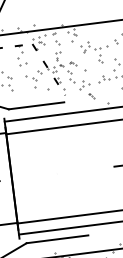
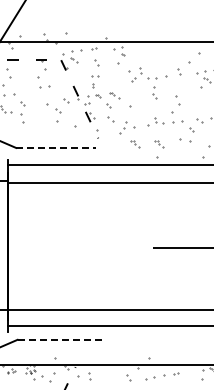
part: (108, 94) -> (159, 144), added
line: (36, 105) -> (55, 147), solid -> dashed
line: (58, 239) -> (62, 339), solid -> dashed

